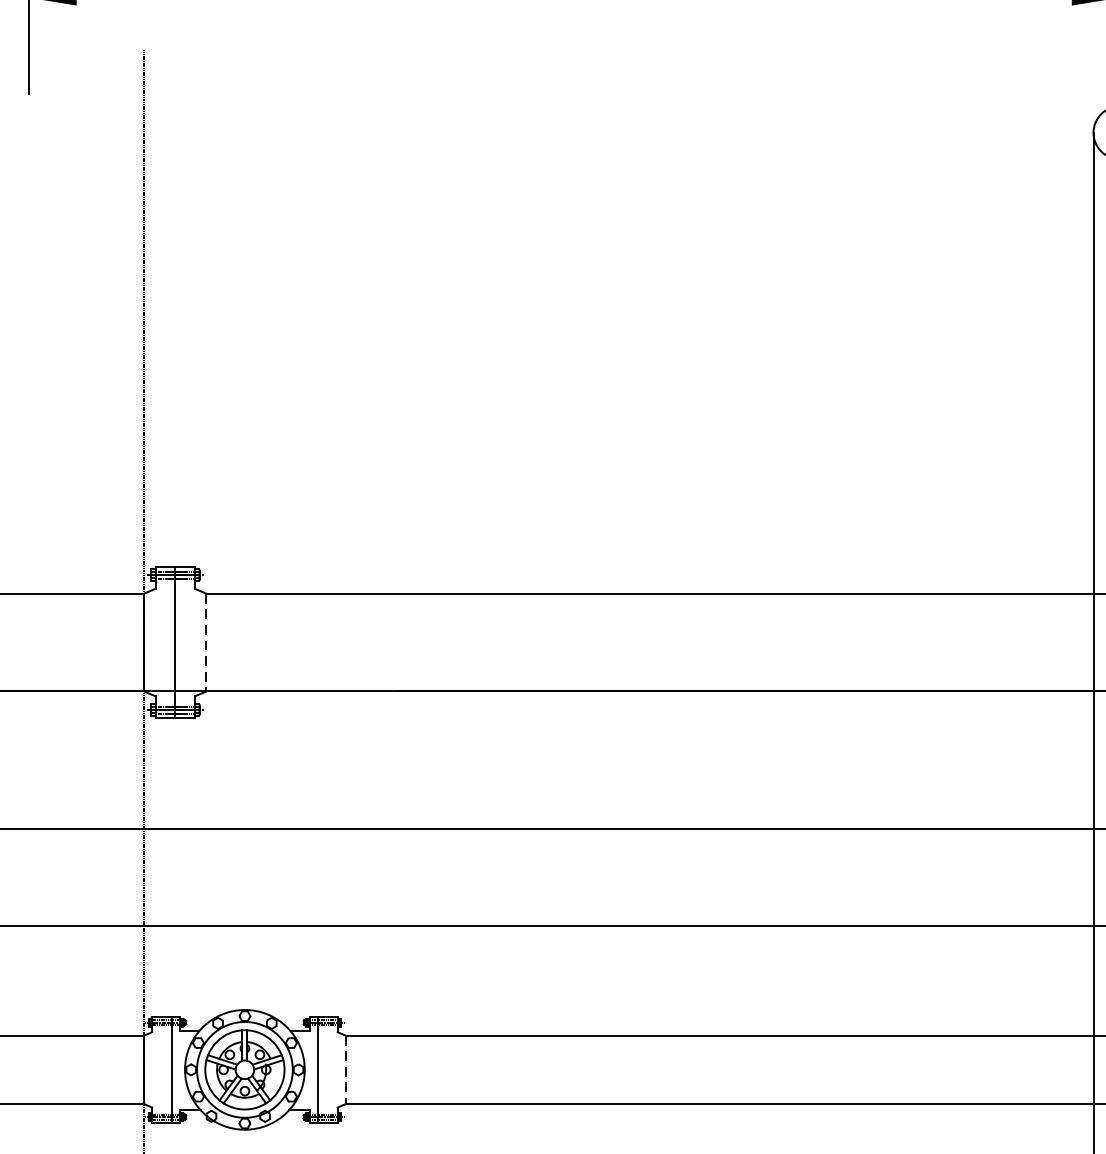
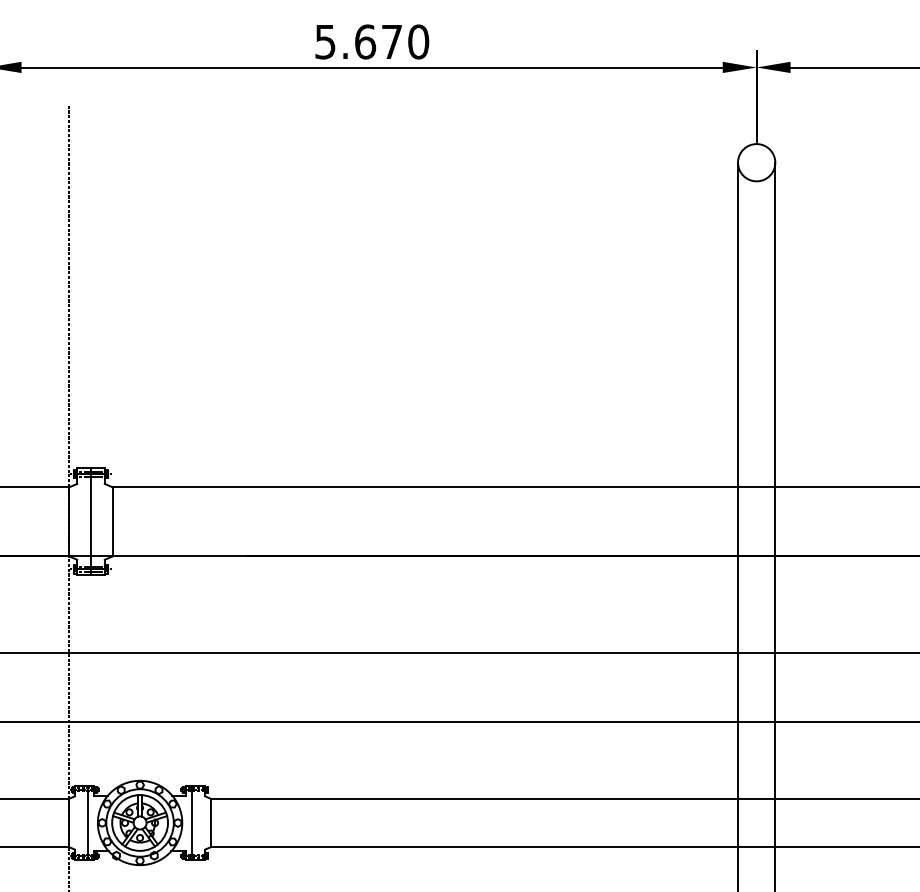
line: (205, 643) -> (112, 522), dashed -> solid
line: (346, 1070) -> (211, 823), dashed -> solid

